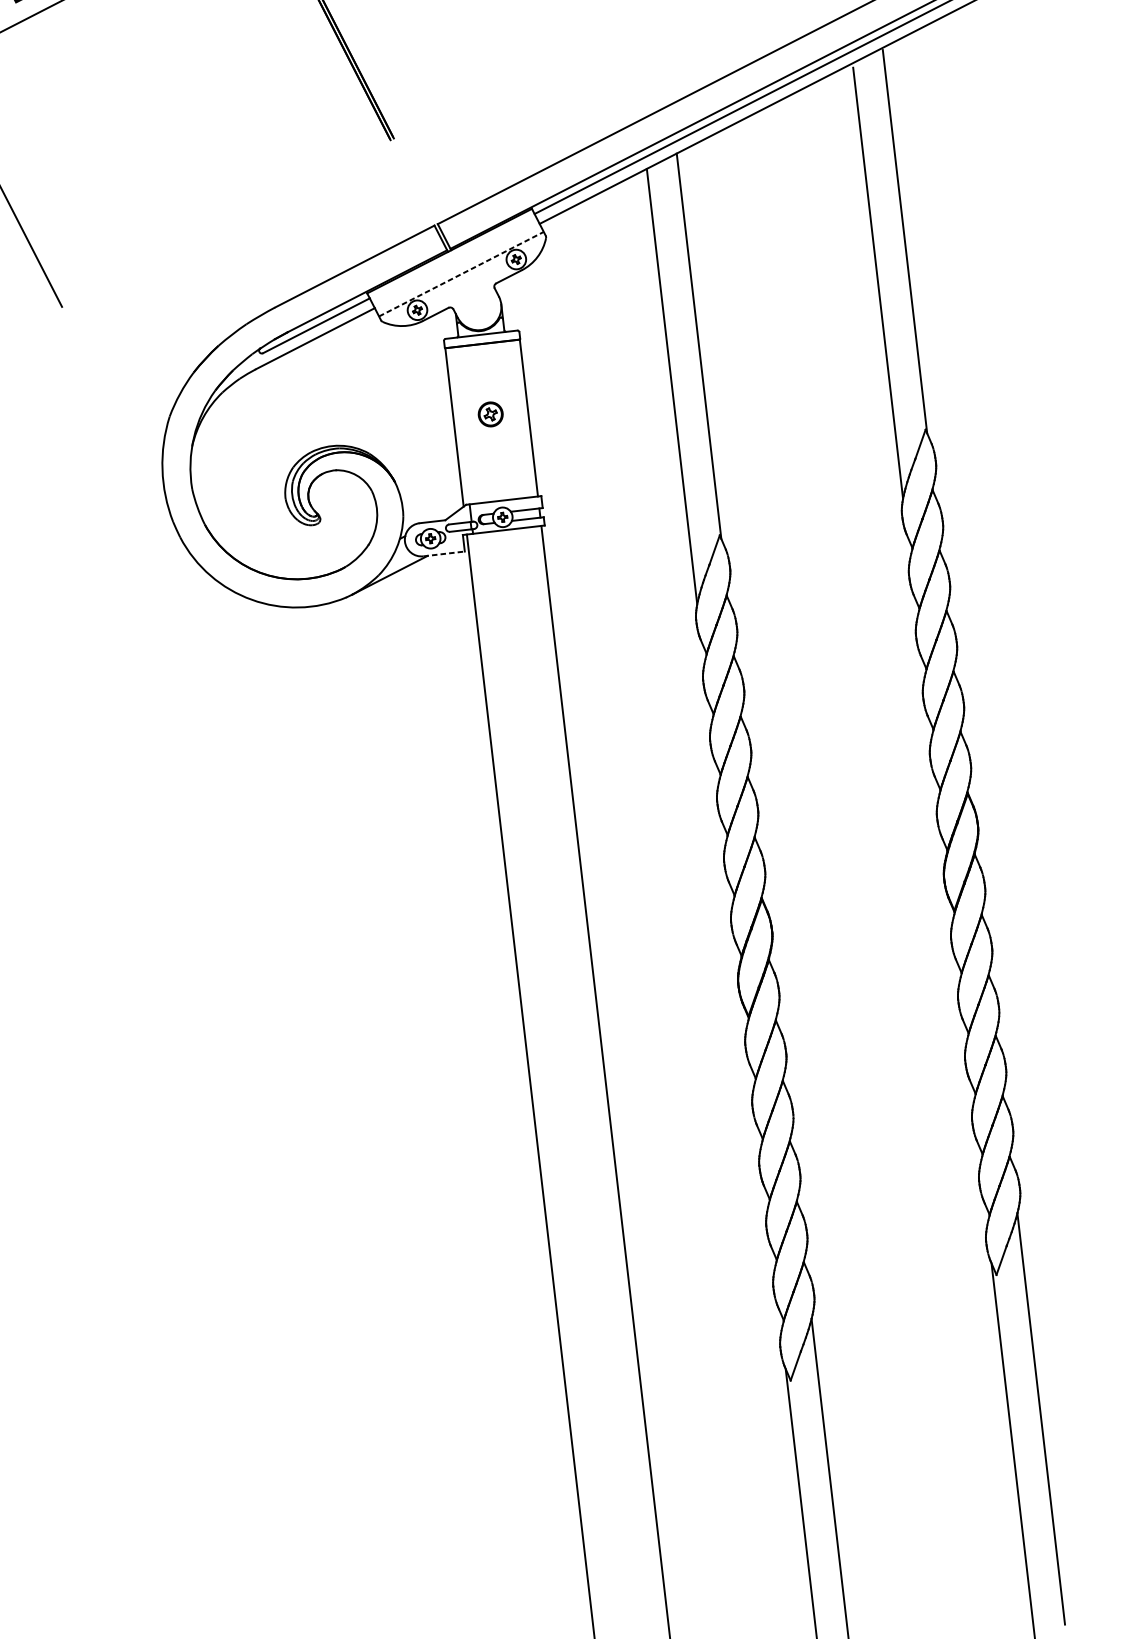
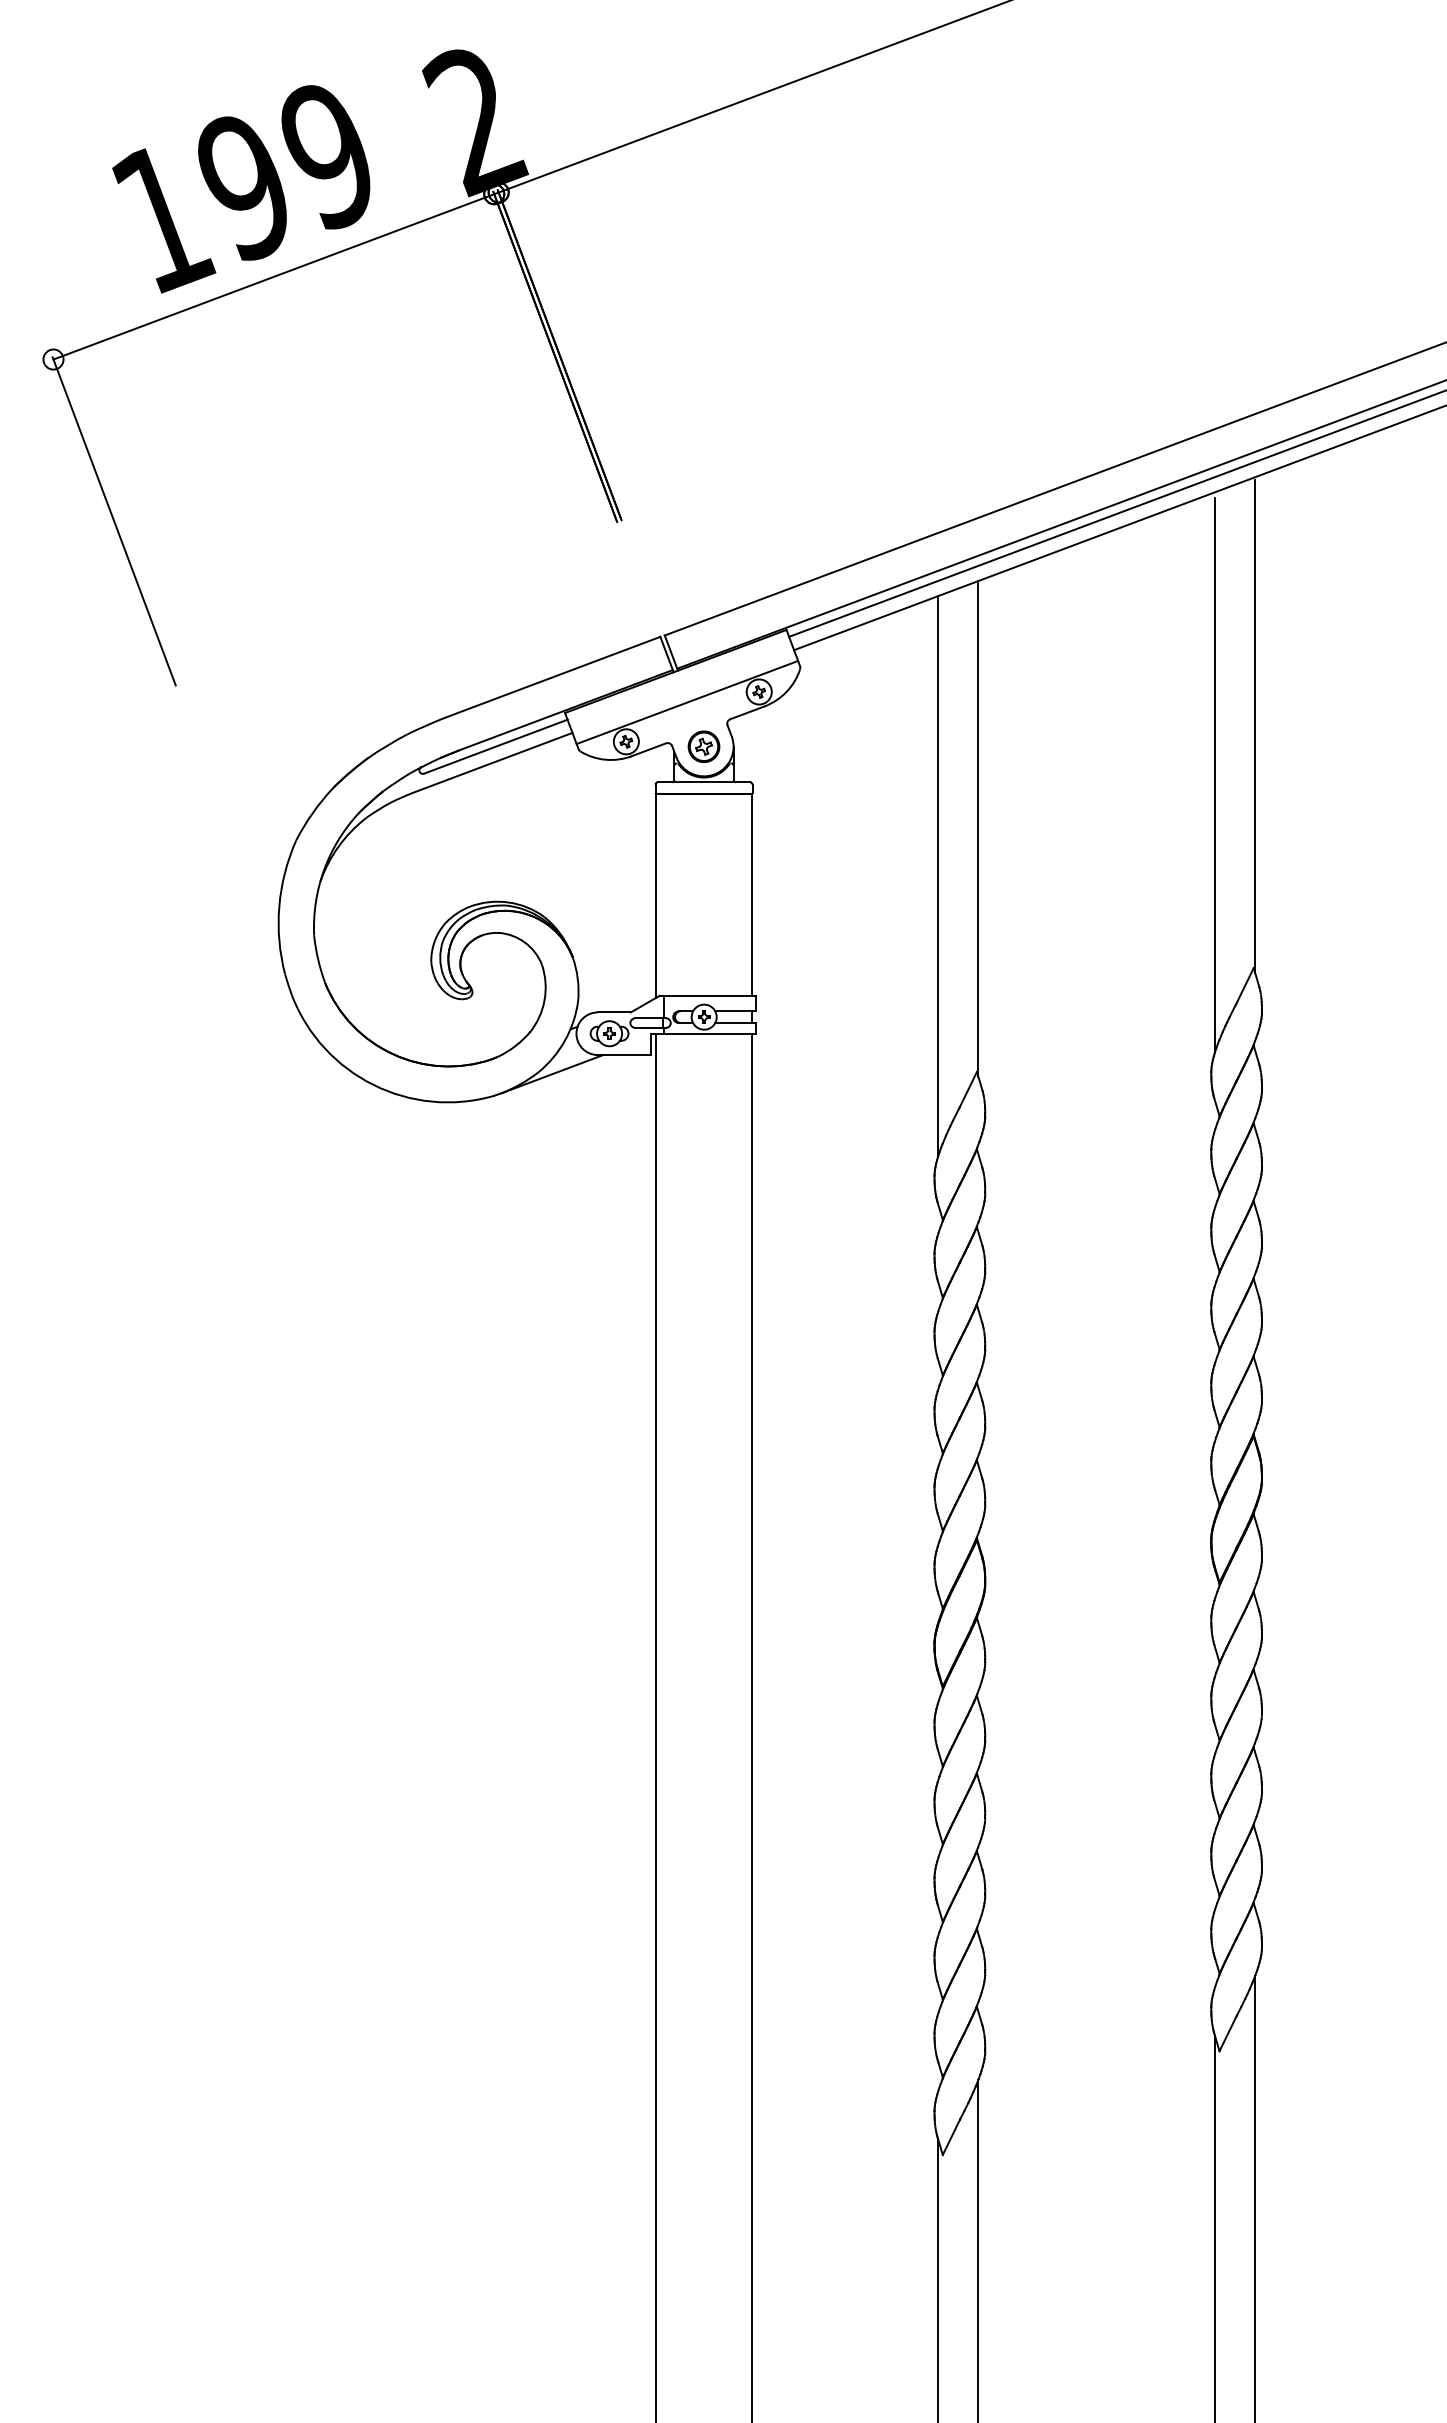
line: (461, 274) -> (687, 702), dashed -> solid
part: (490, 414) -> (703, 746), moved
line: (444, 554) -> (624, 1055), dashed -> solid

